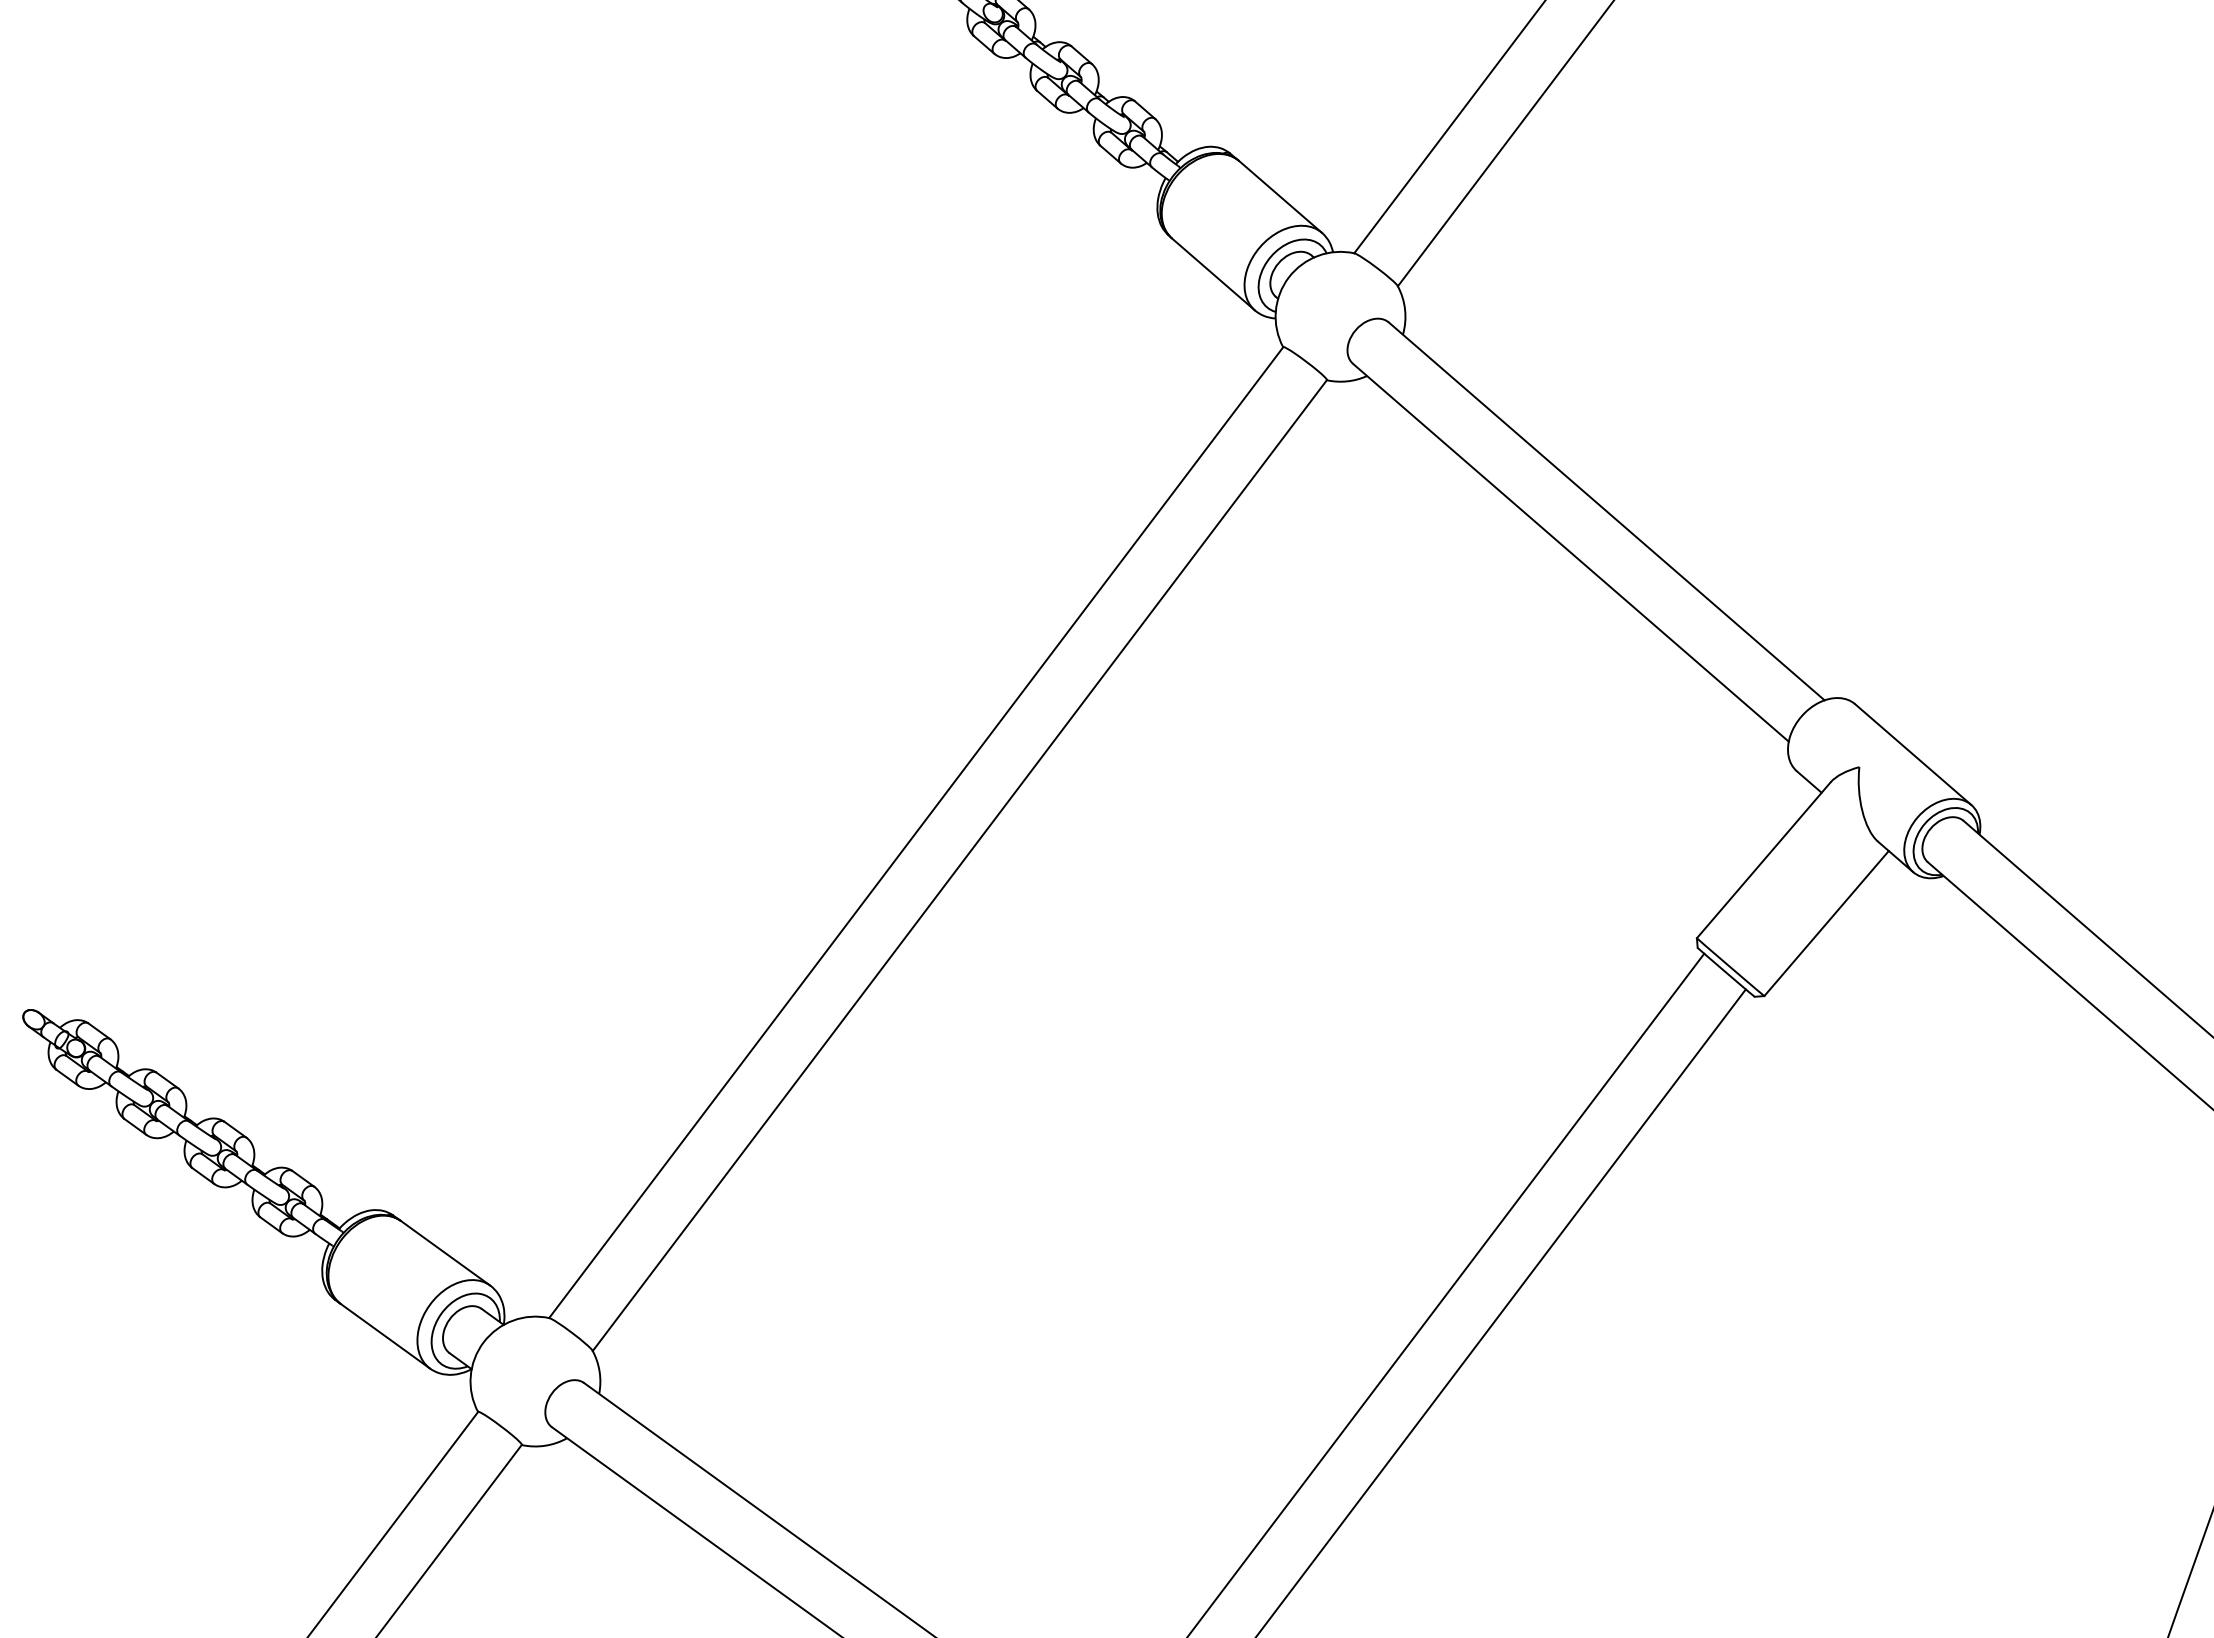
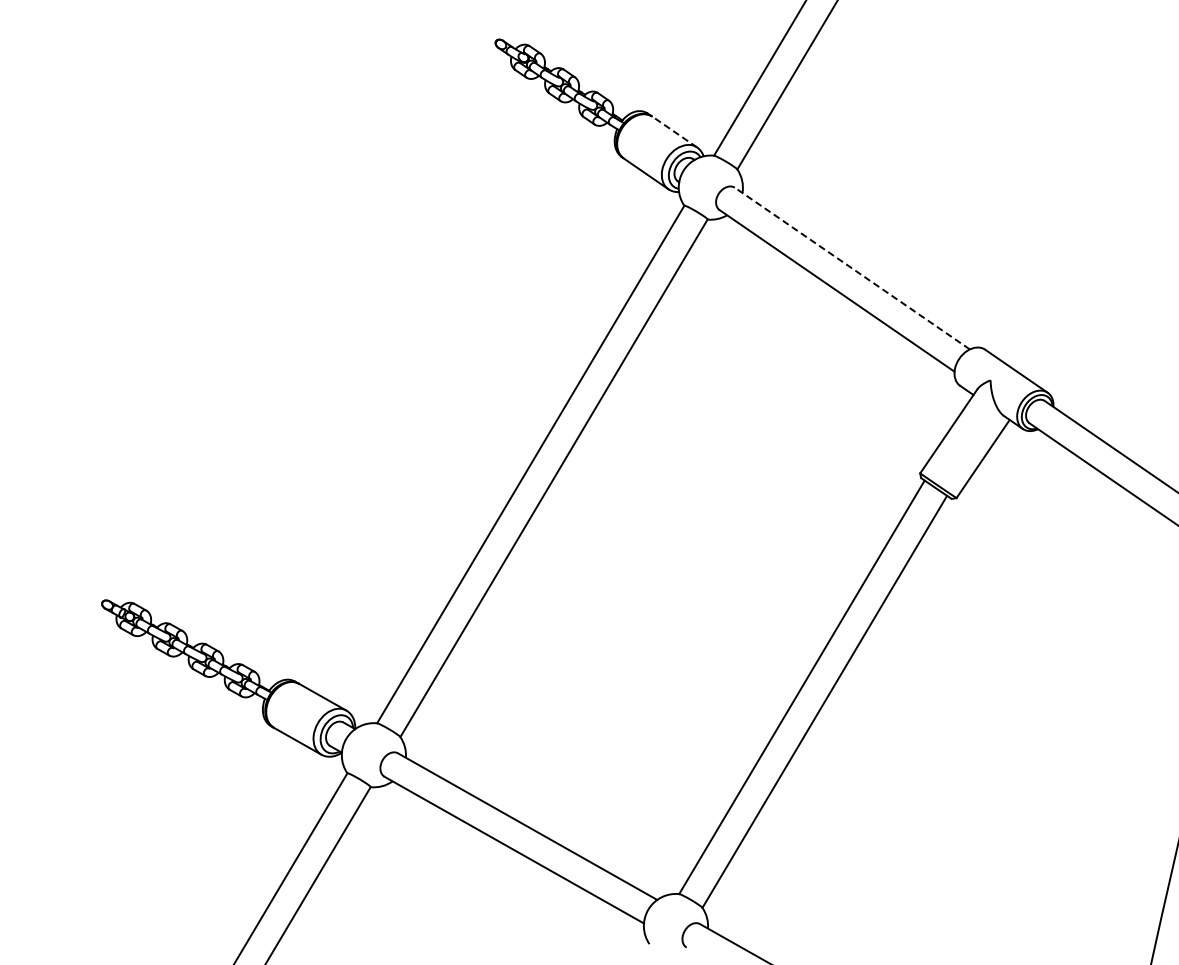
line: (1280, 195) -> (674, 131), solid -> dashed
line: (1606, 511) -> (852, 268), solid -> dashed

